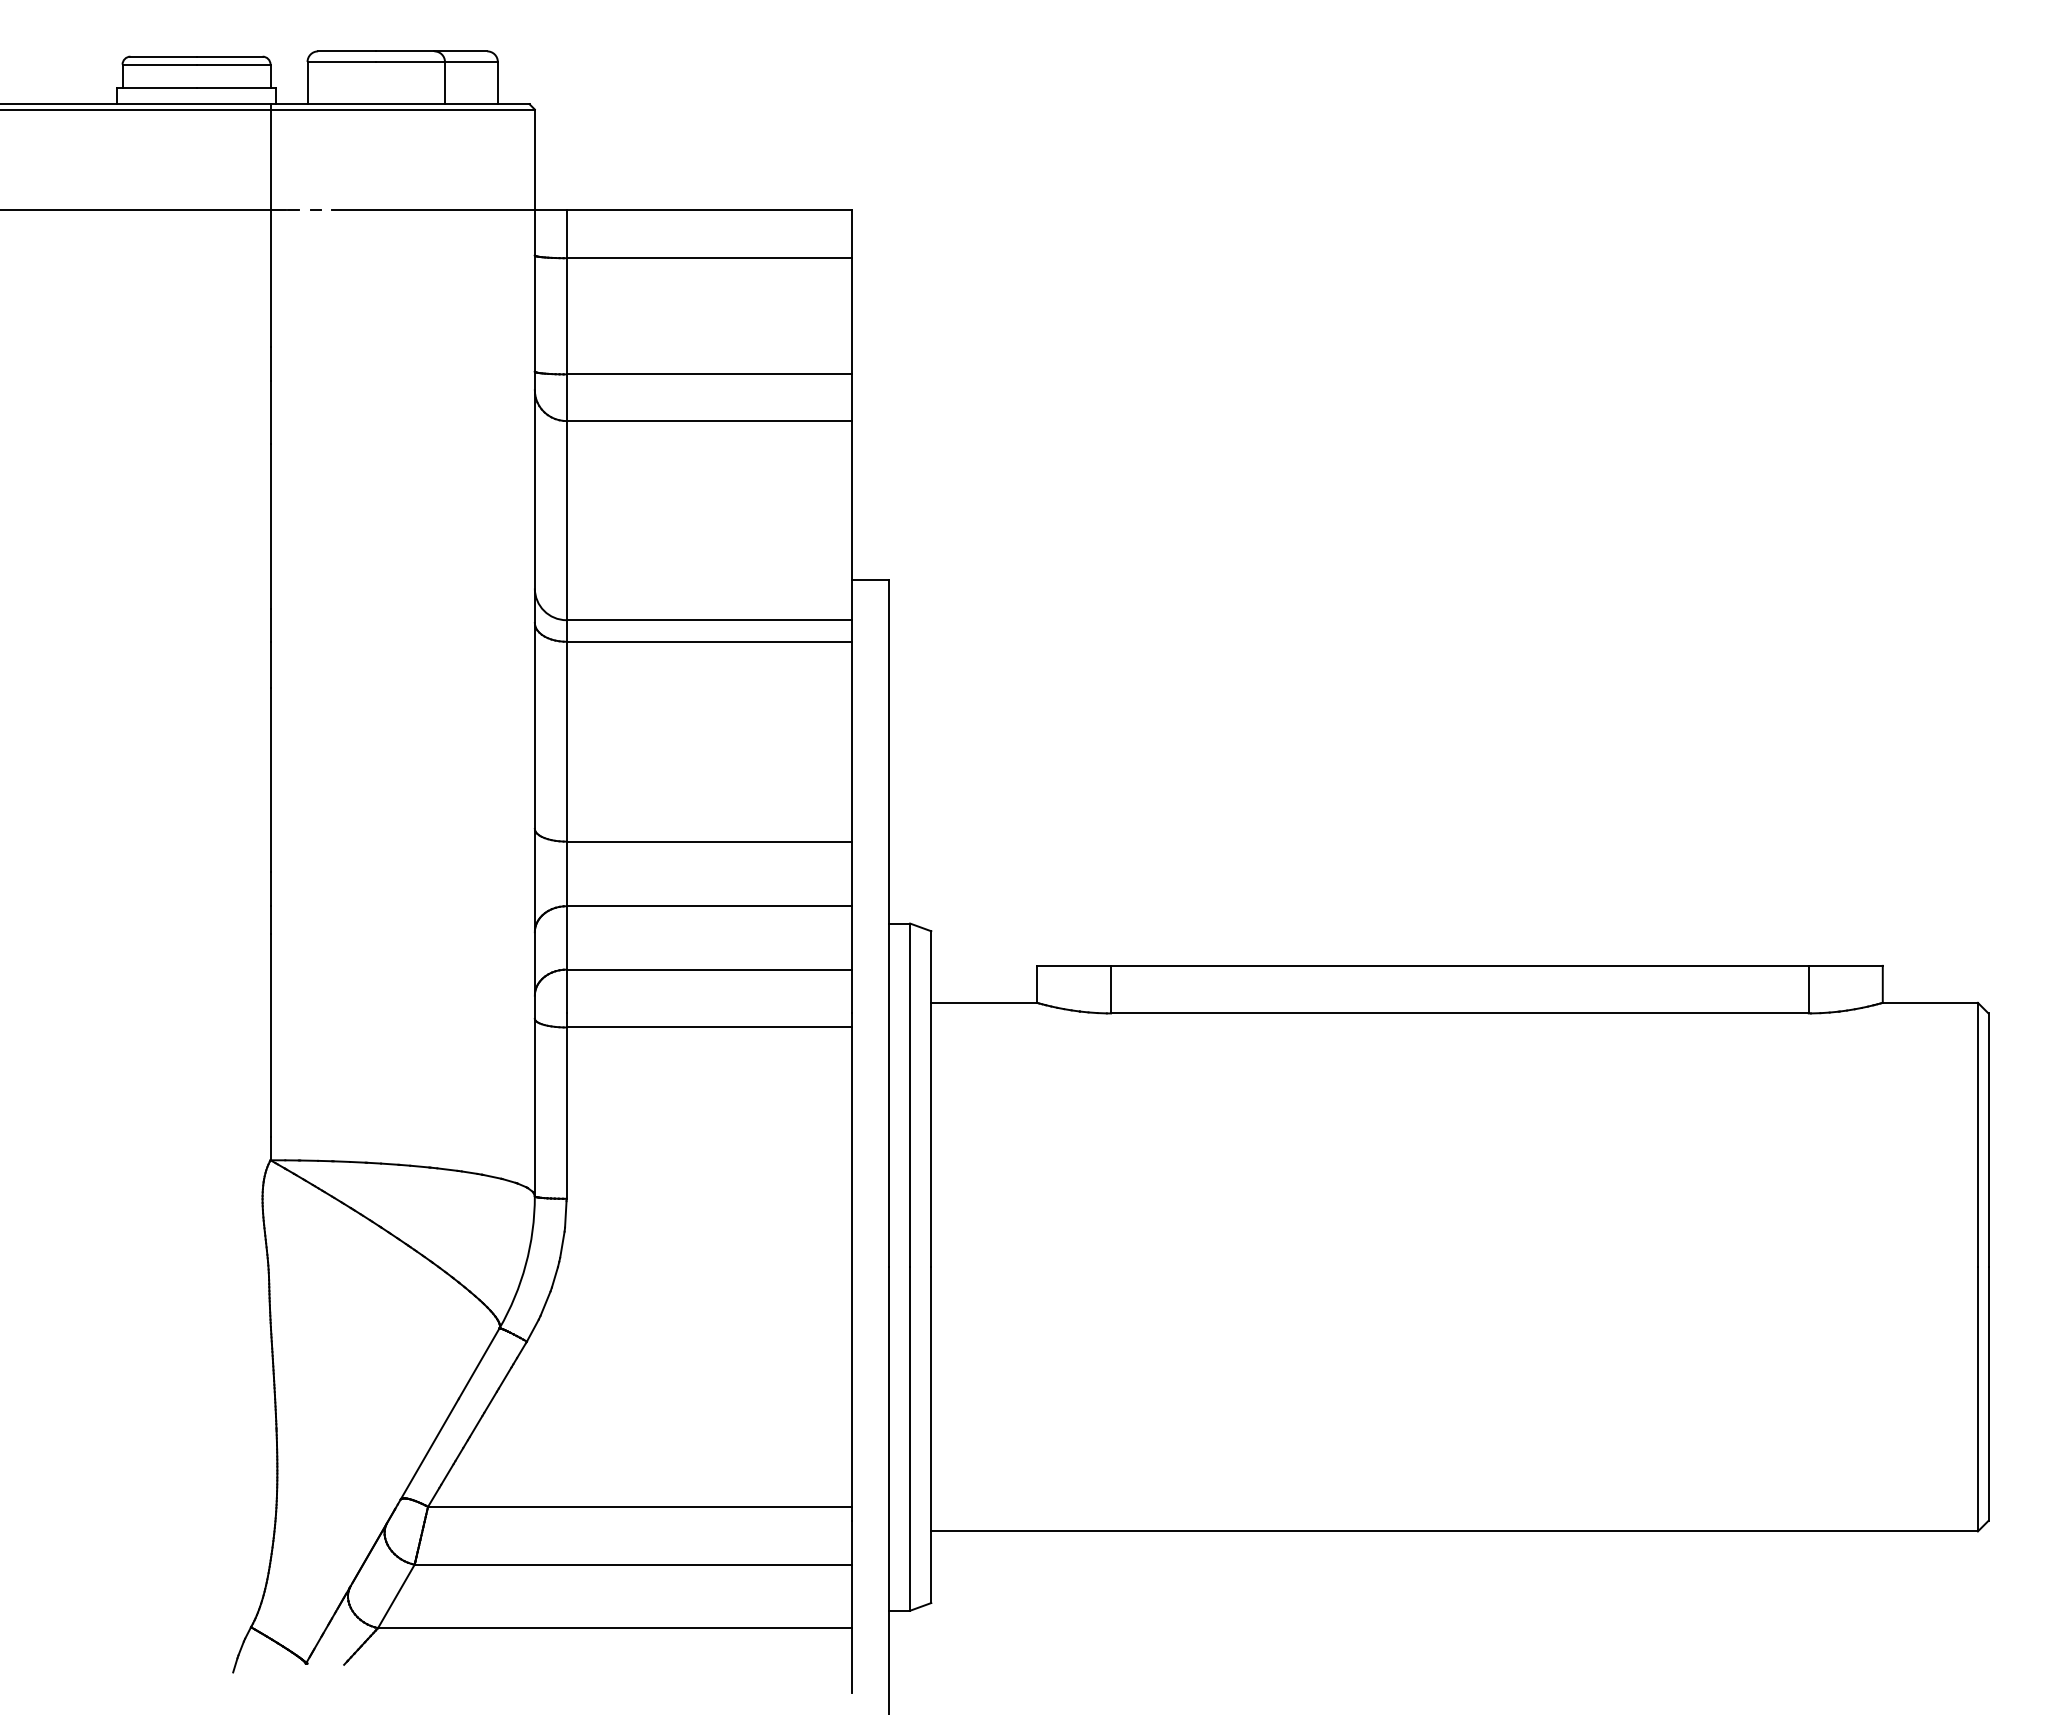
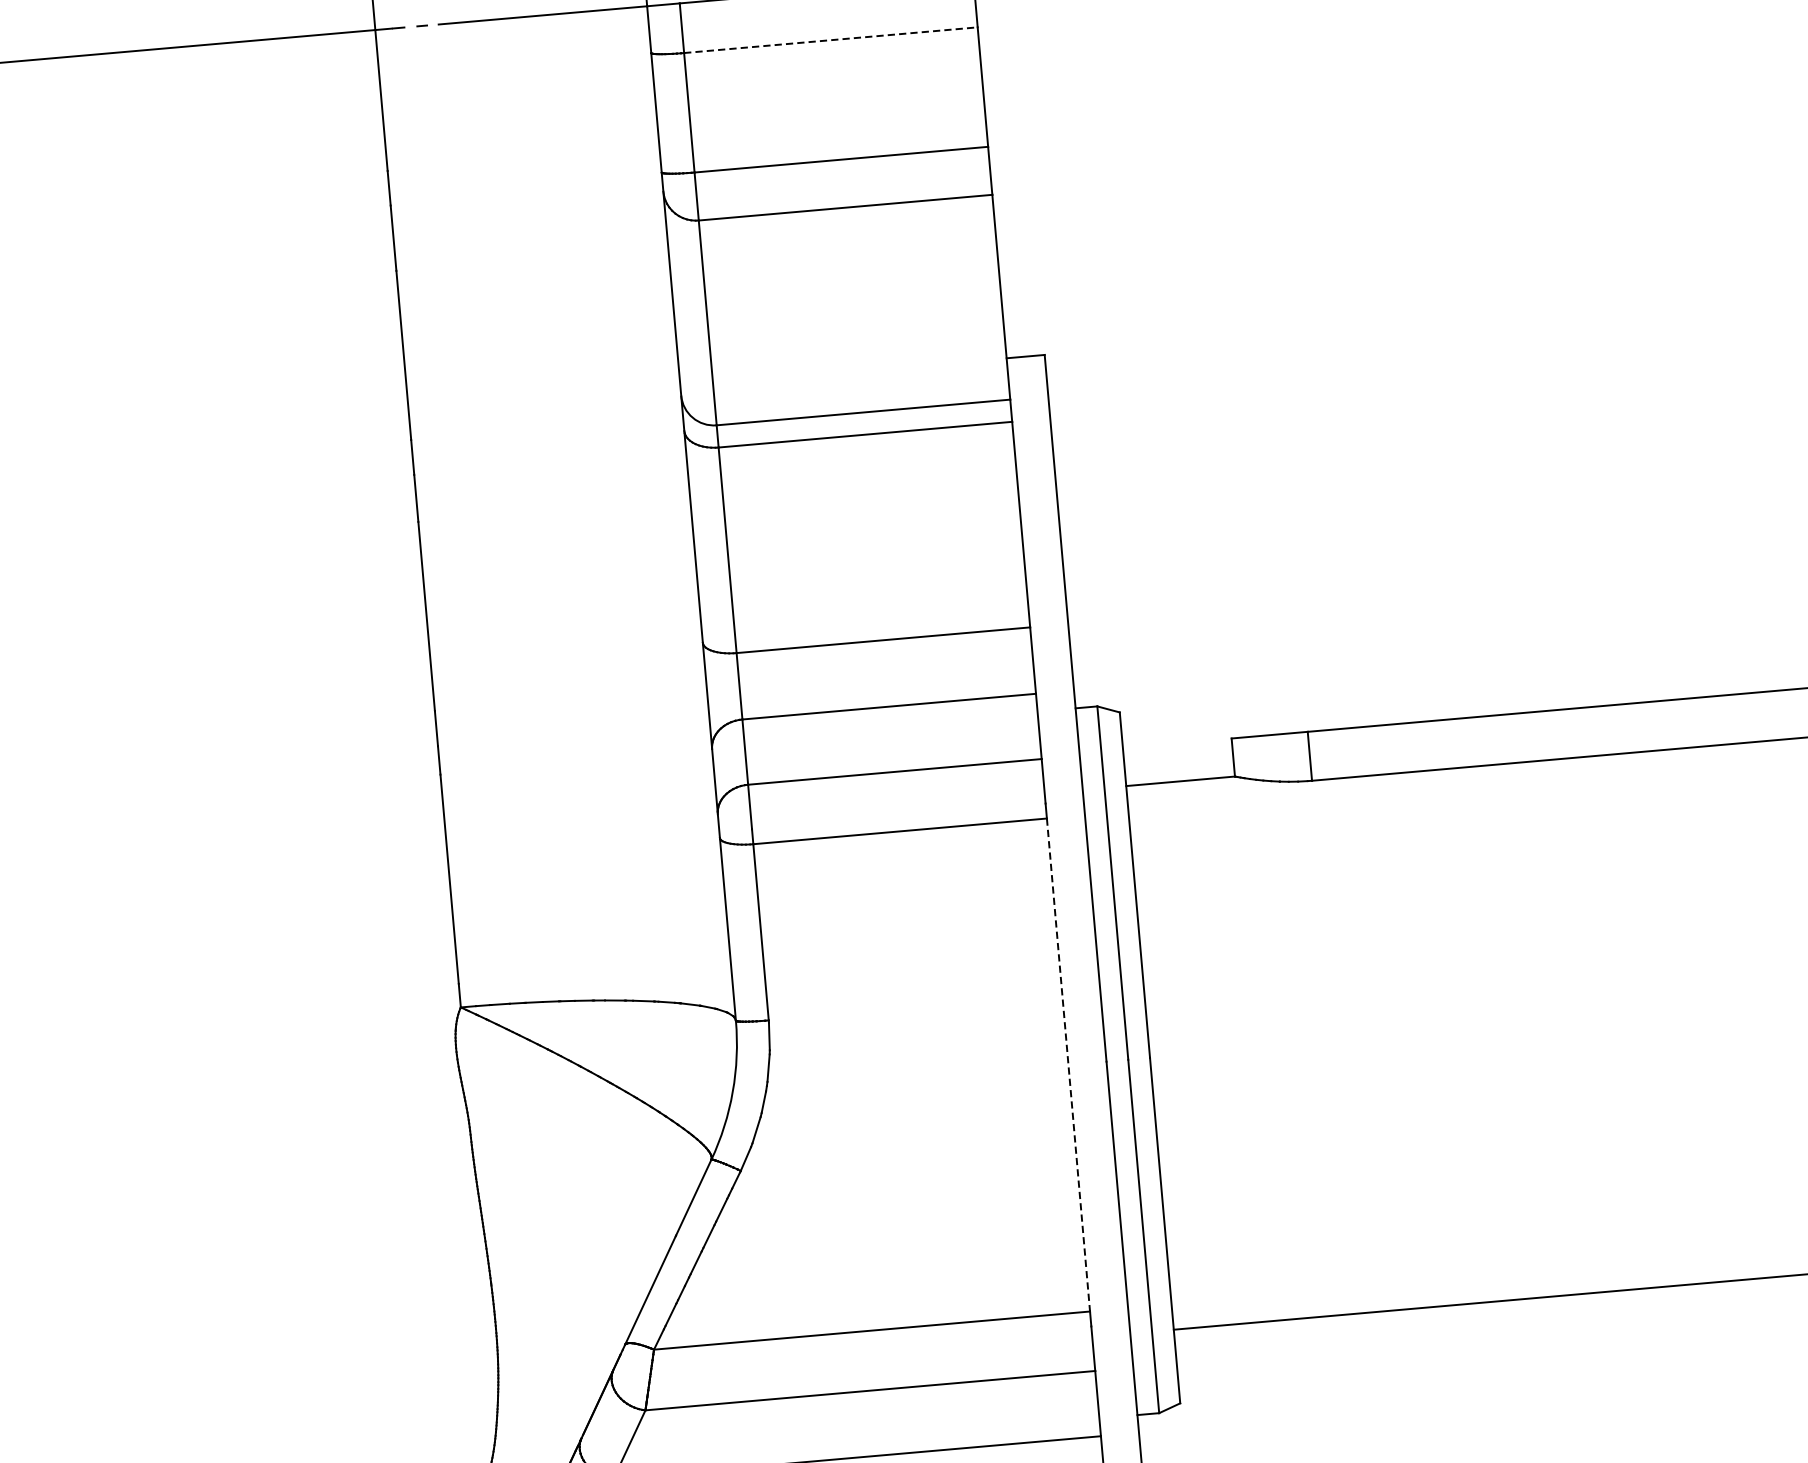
line: (709, 258) -> (831, 40), solid -> dashed
line: (852, 1267) -> (1069, 1065), solid -> dashed

